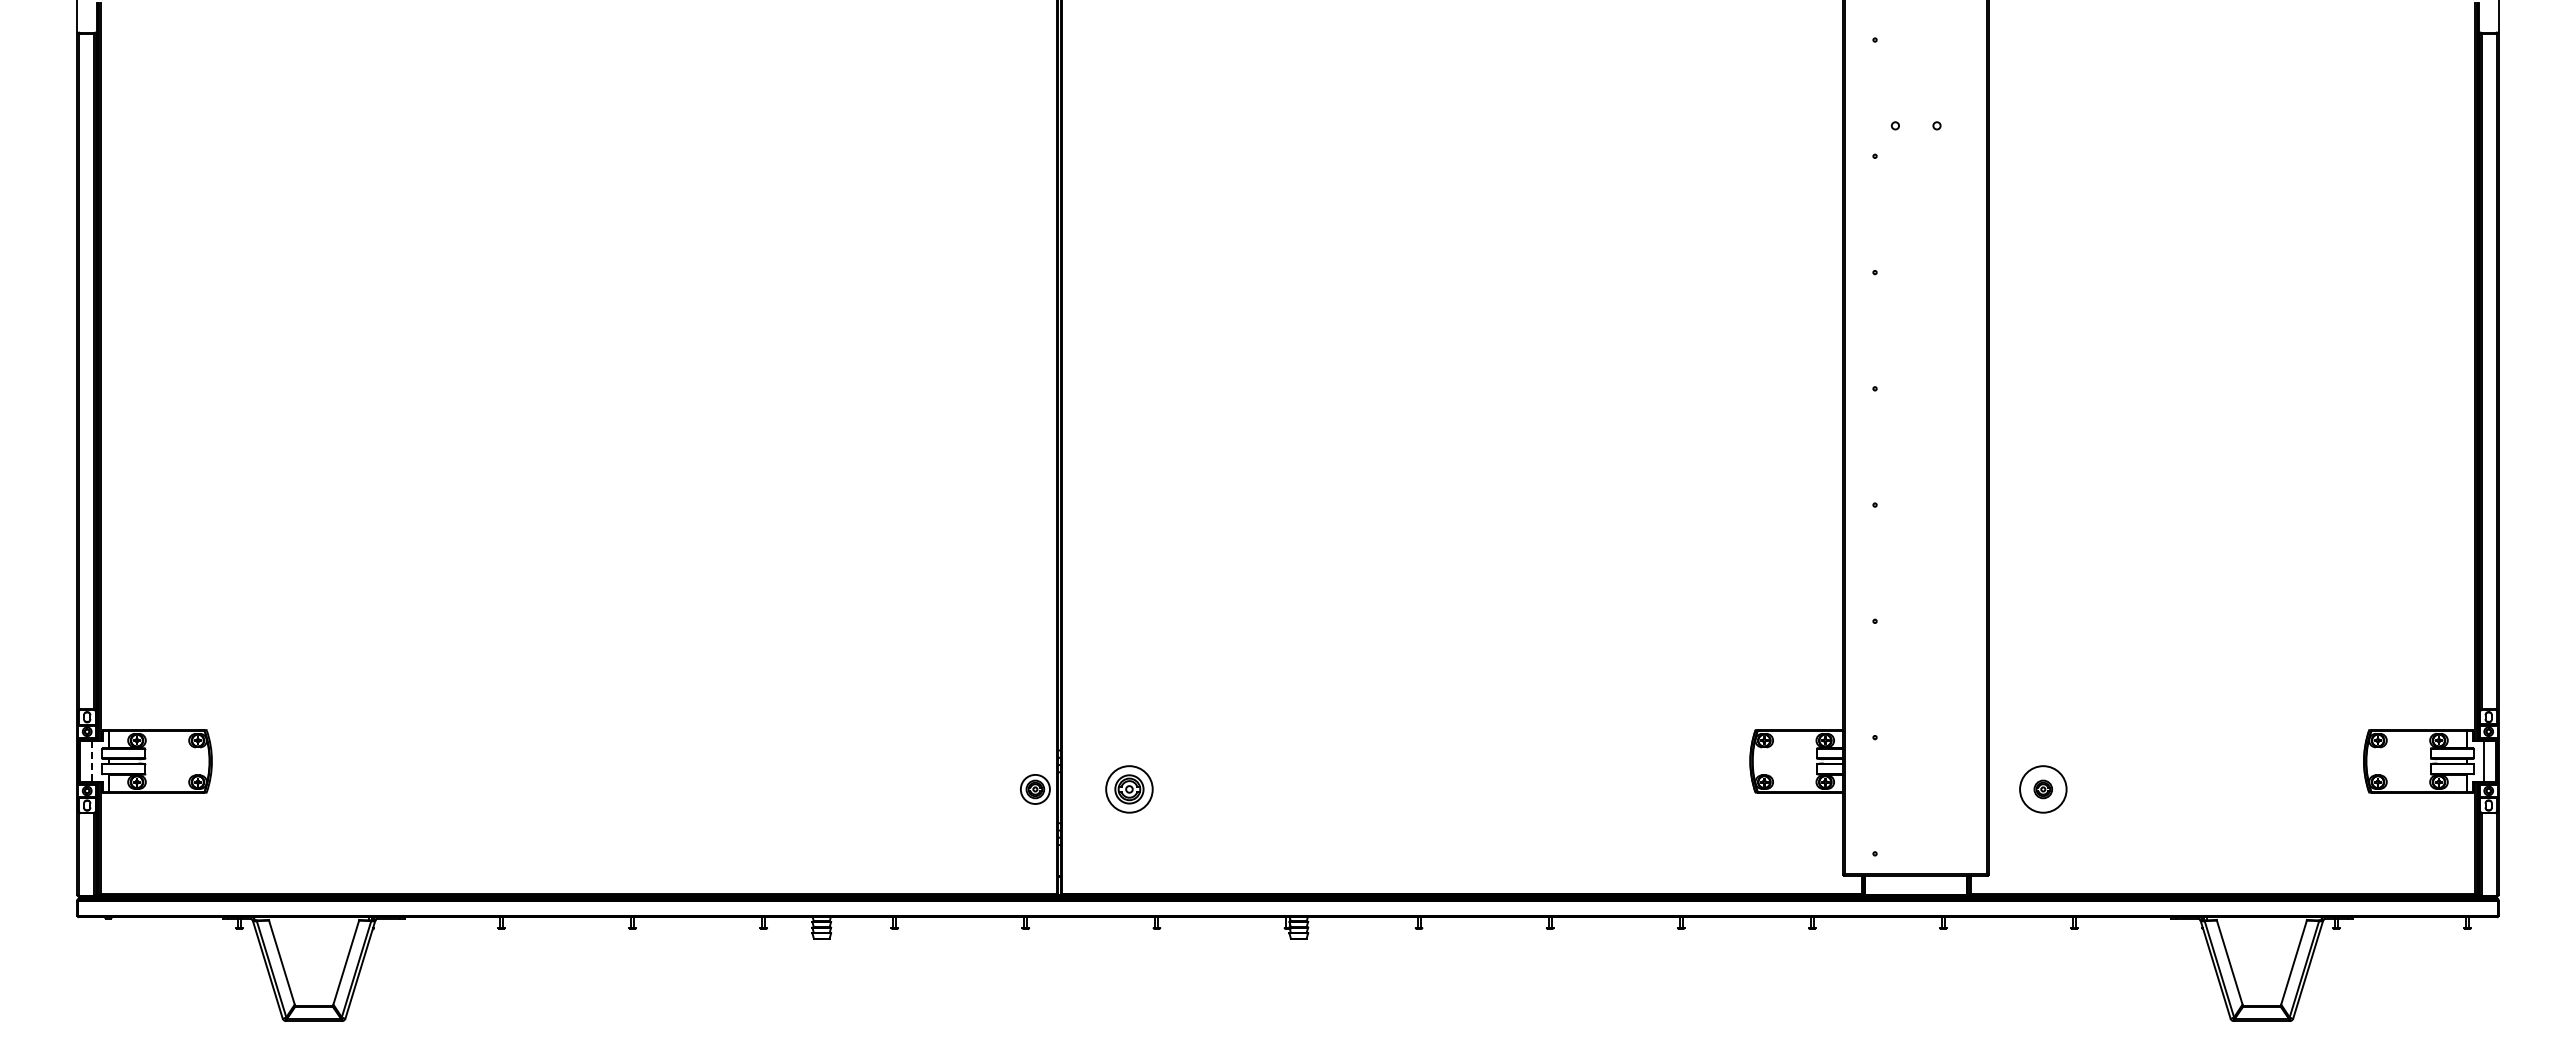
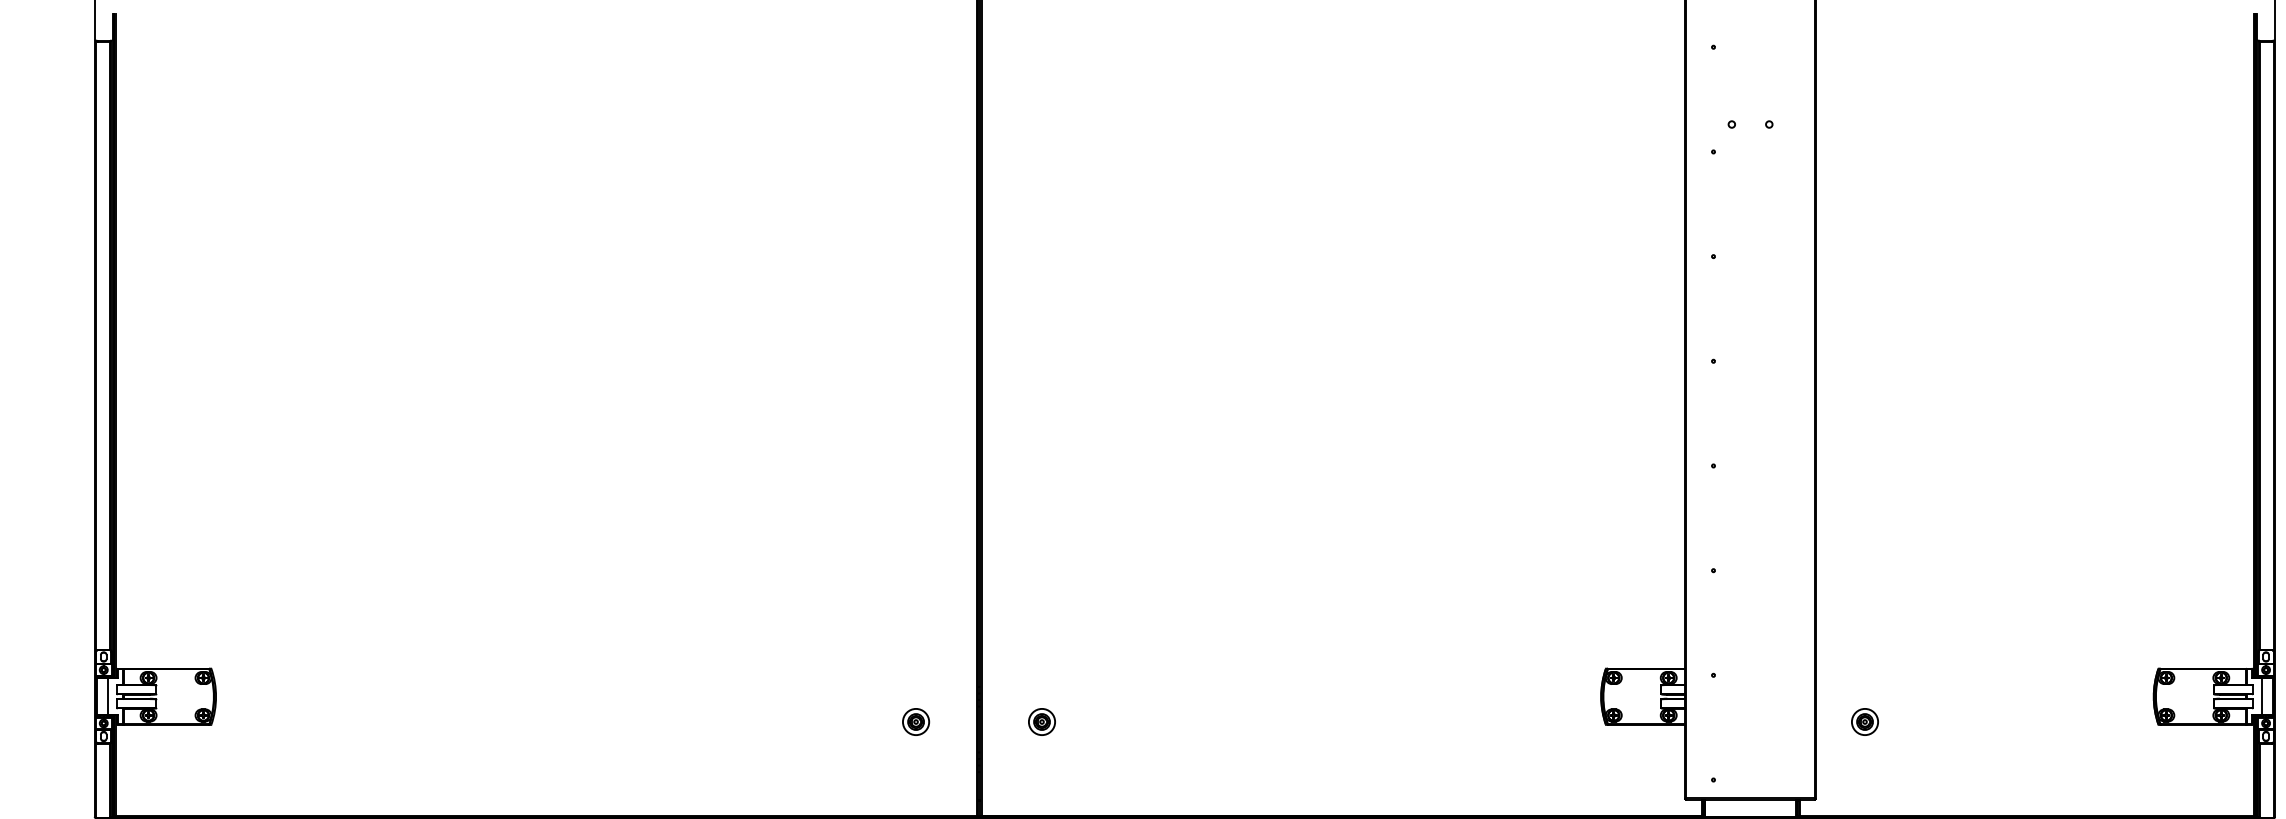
line: (91, 761) -> (107, 696), dashed -> solid
circle: (2042, 788) -> (1864, 721), size x0.62
part: (1035, 789) -> (916, 722), moved
part: (1128, 789) -> (1041, 722), size x0.62

